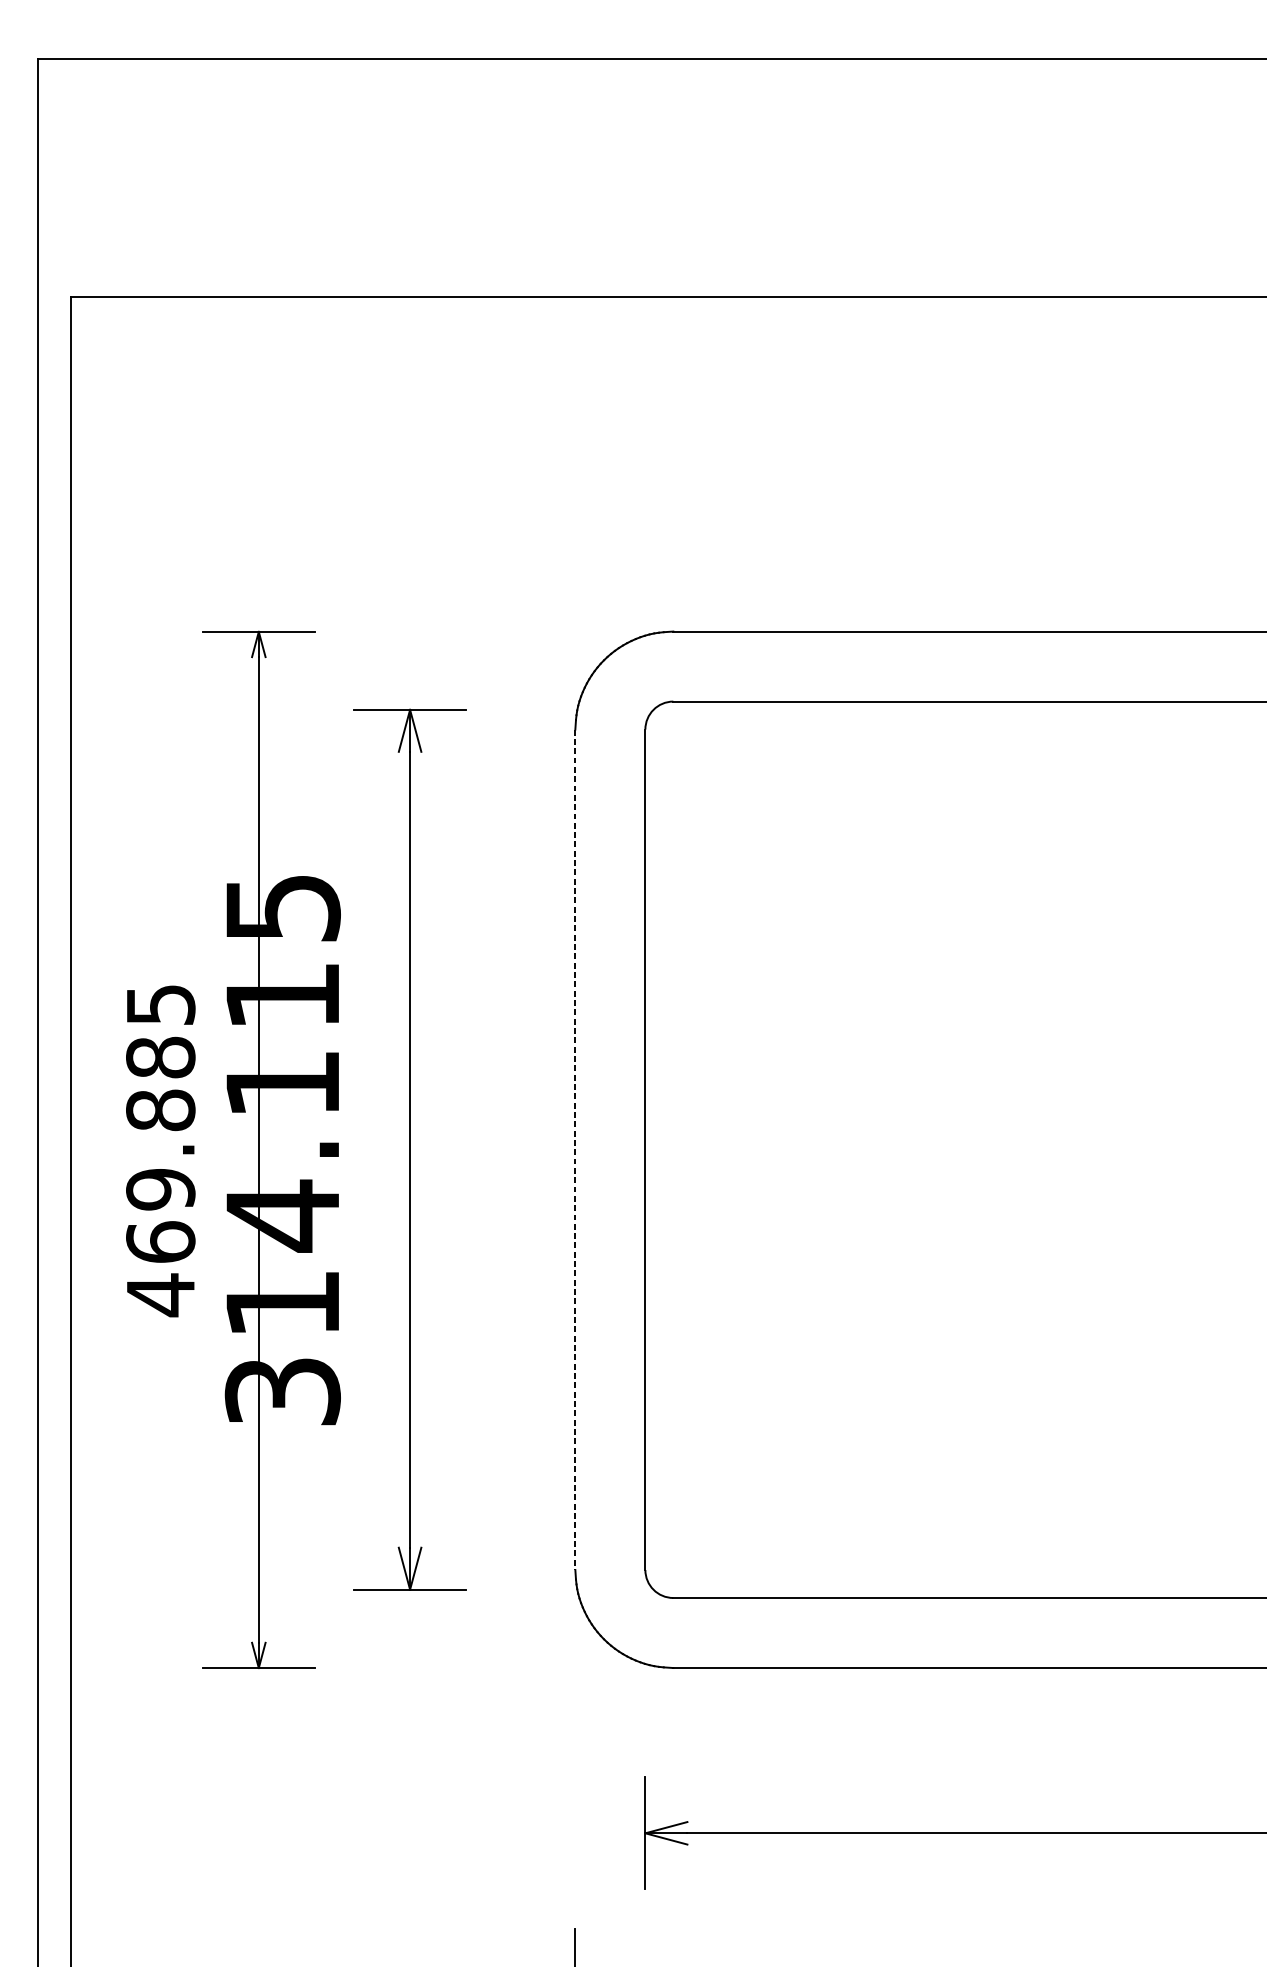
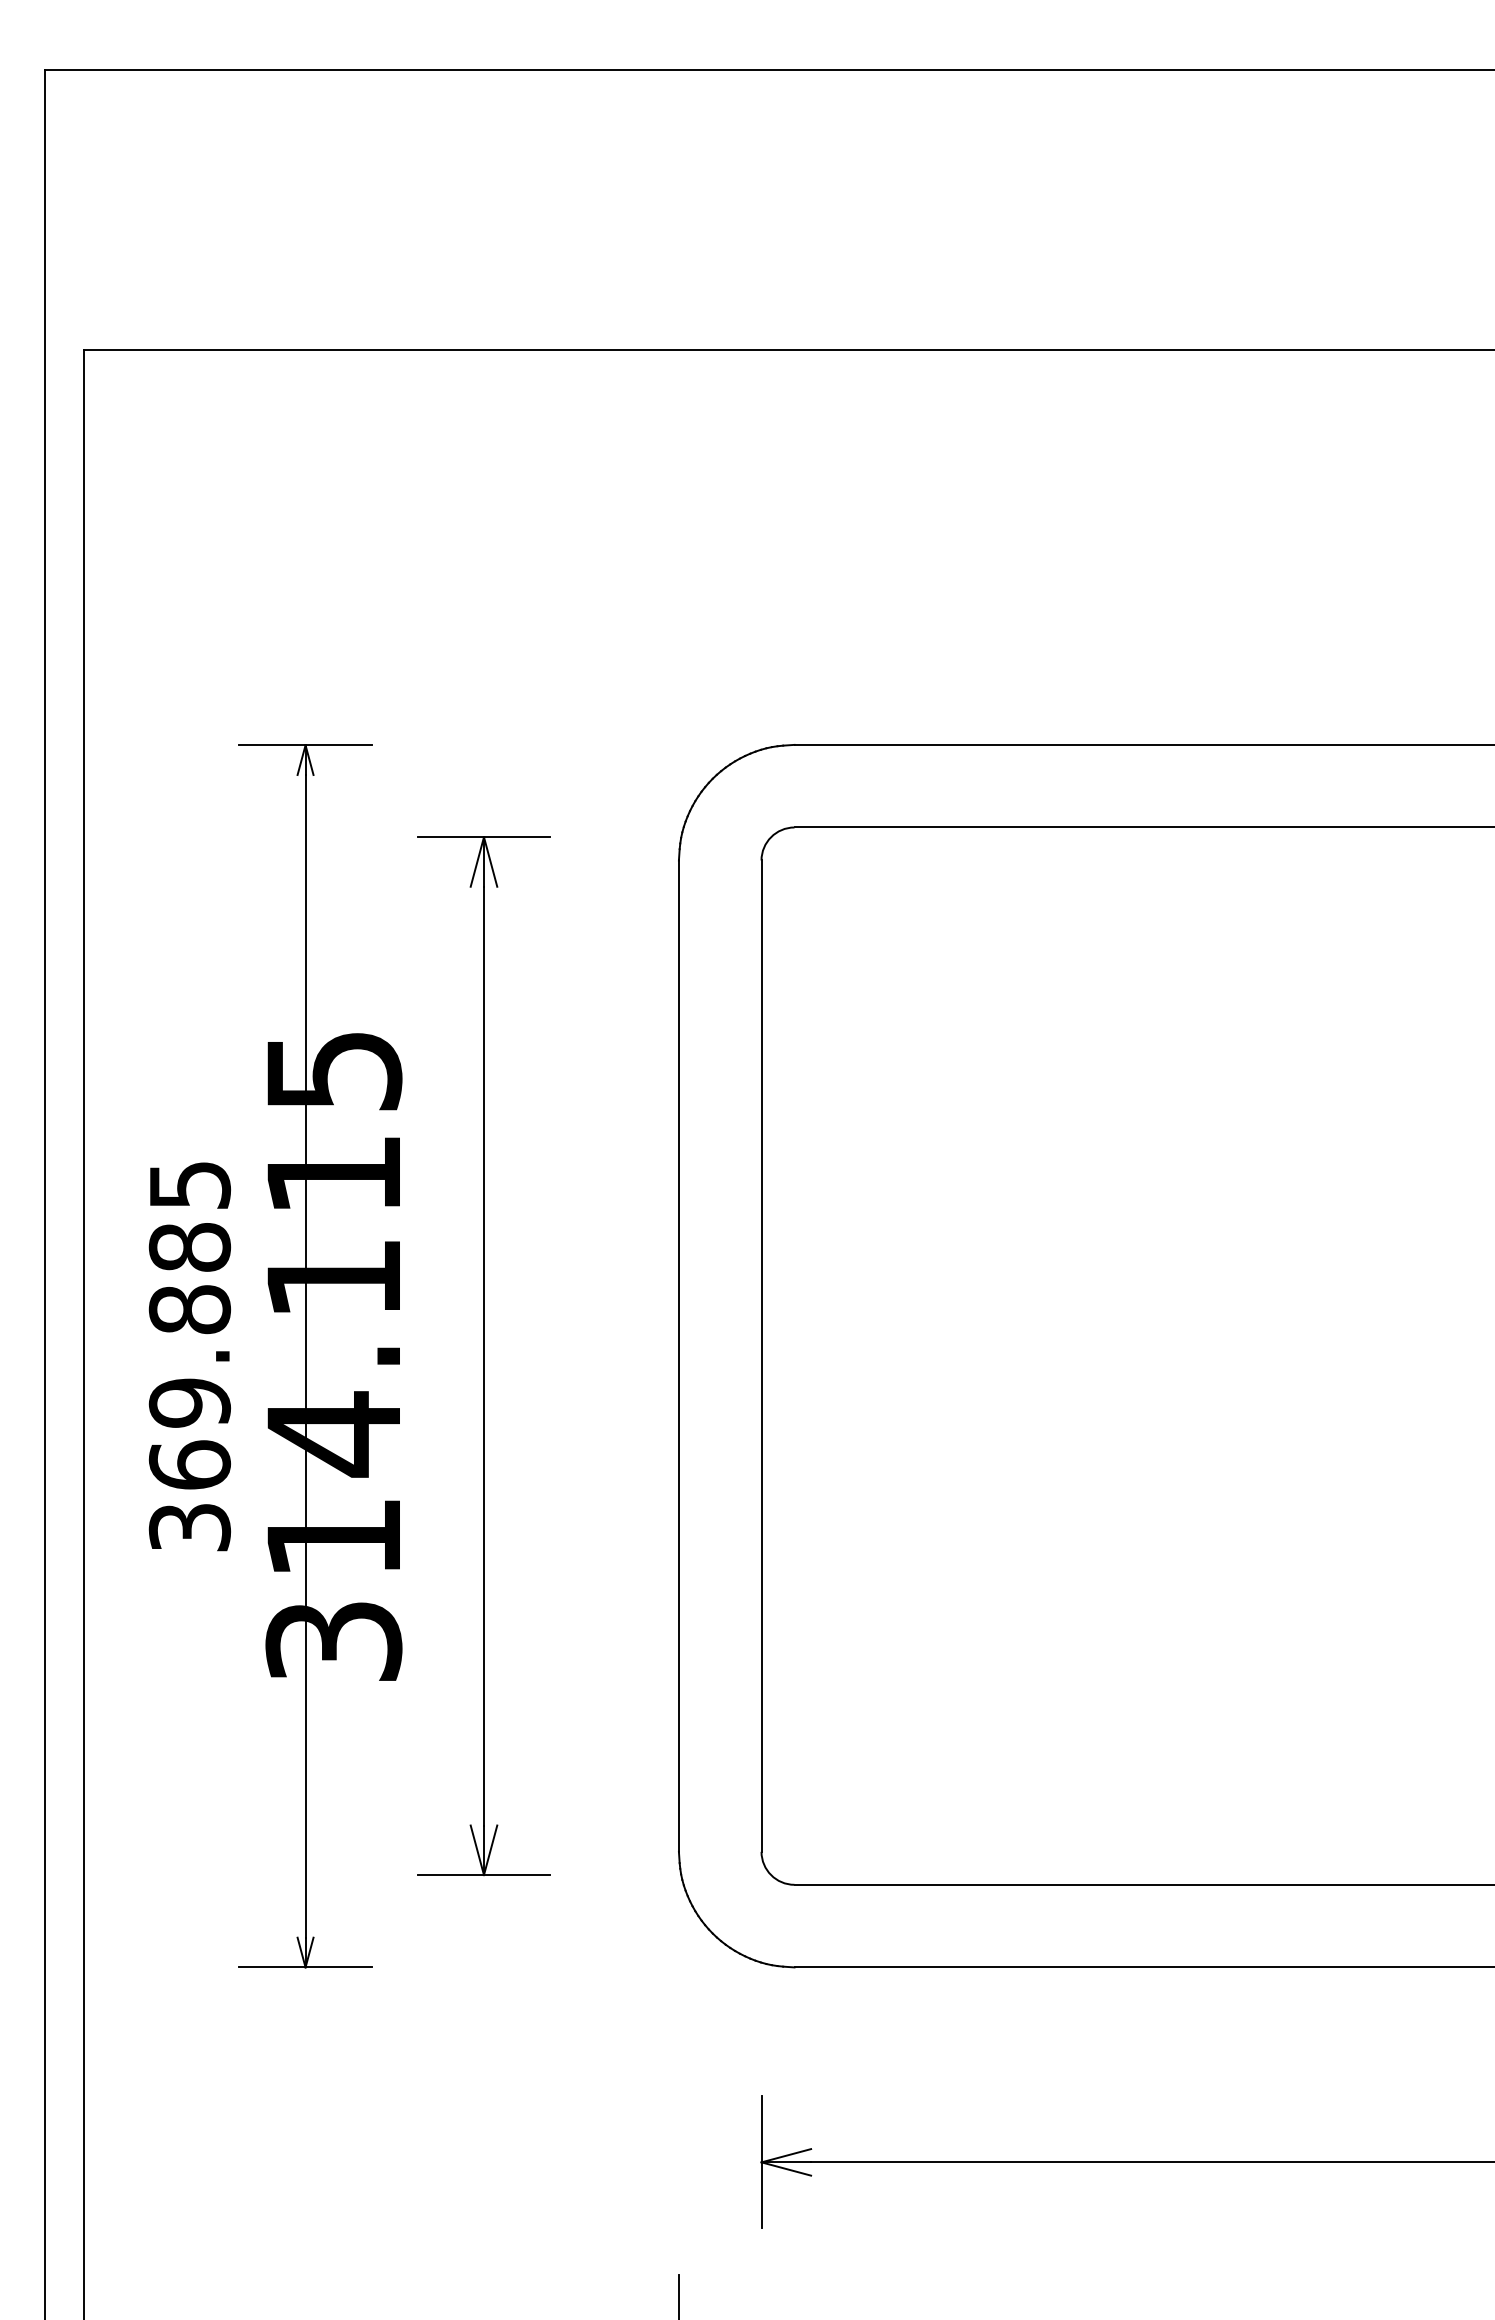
line: (575, 1150) -> (678, 1356), dashed -> solid
text: (160, 1295) -> (189, 1527), 469.885 -> 369.885

